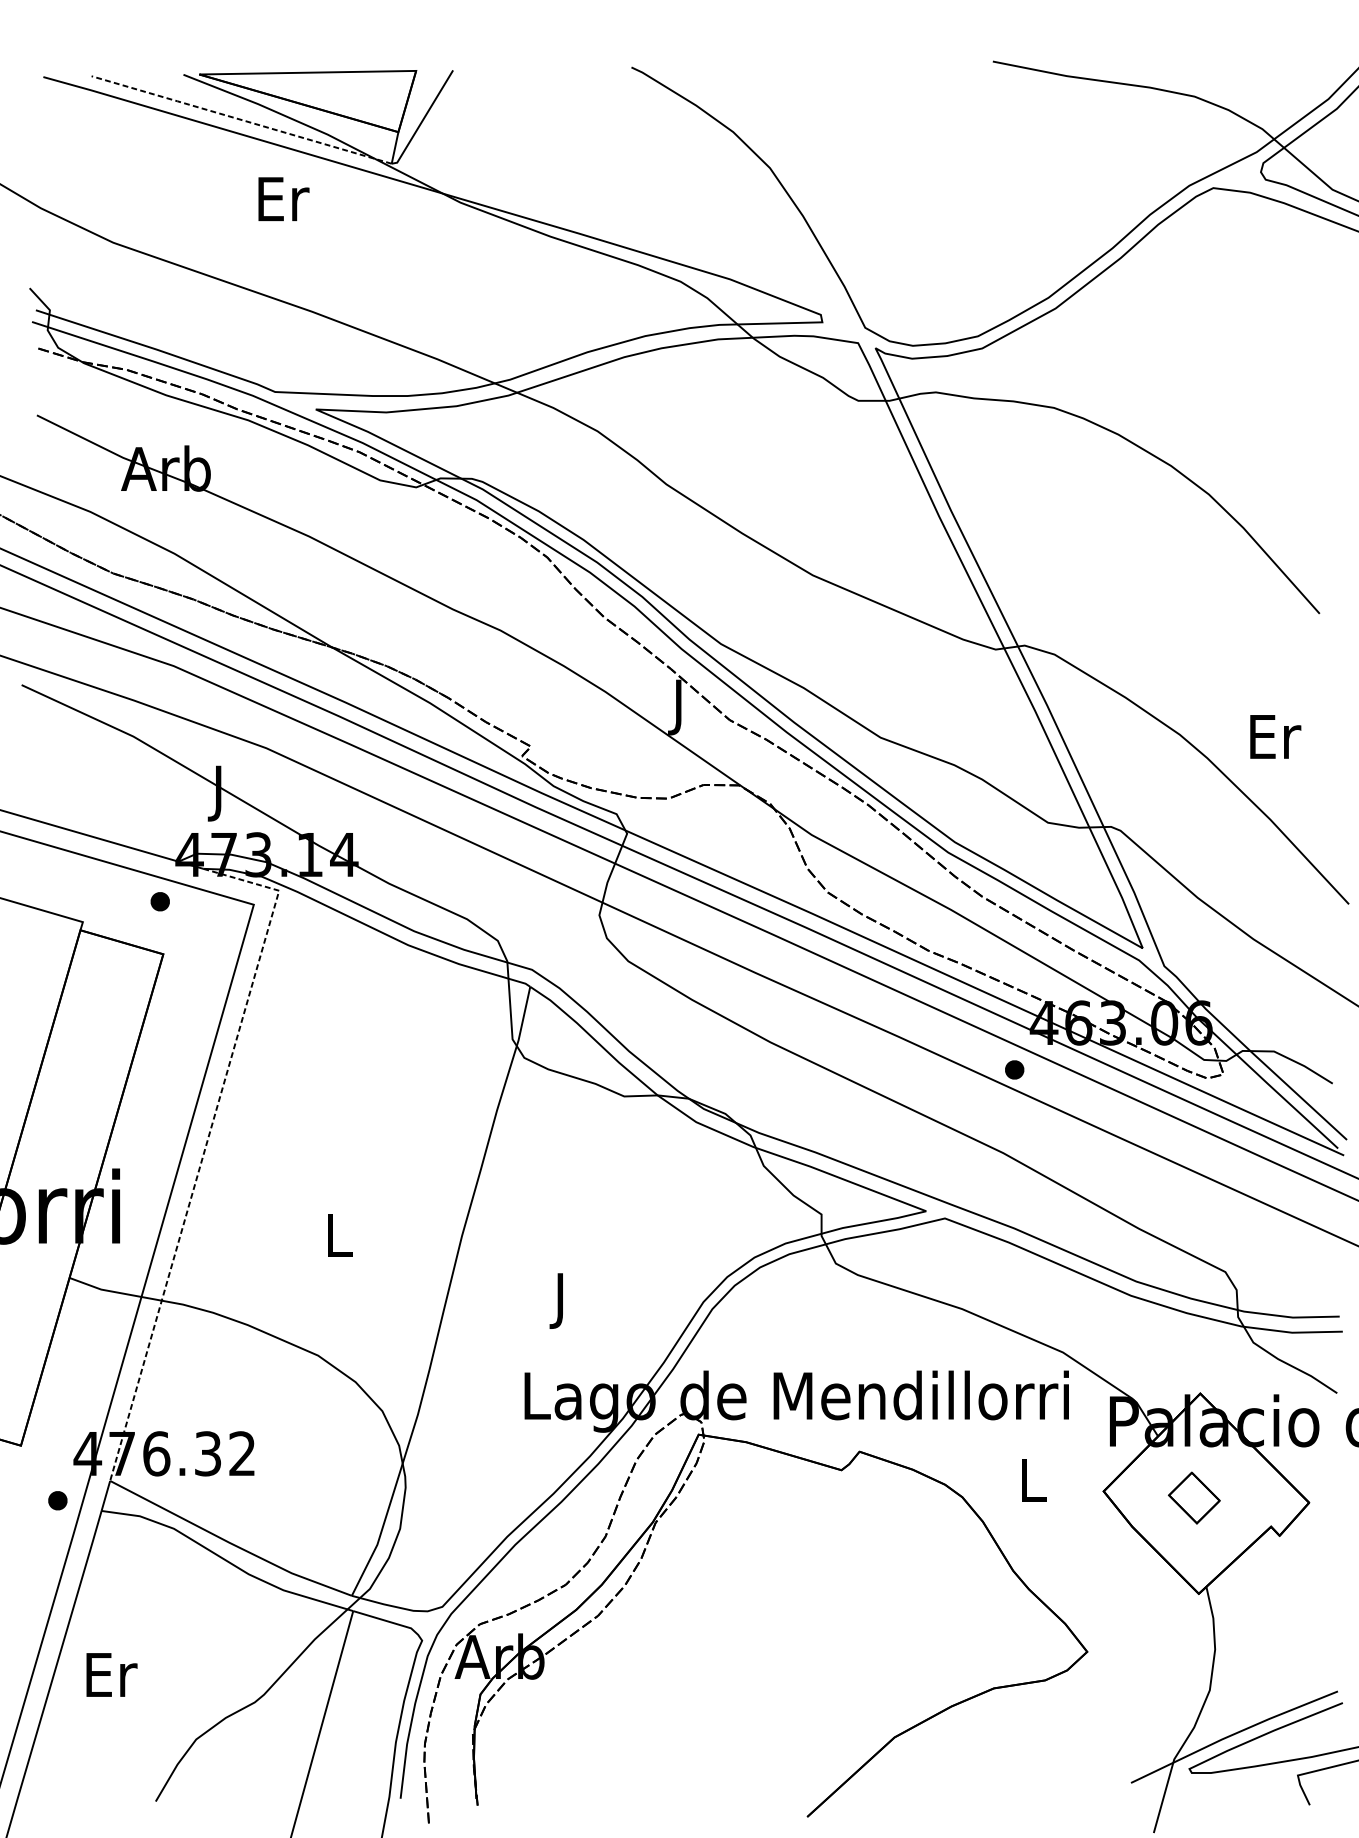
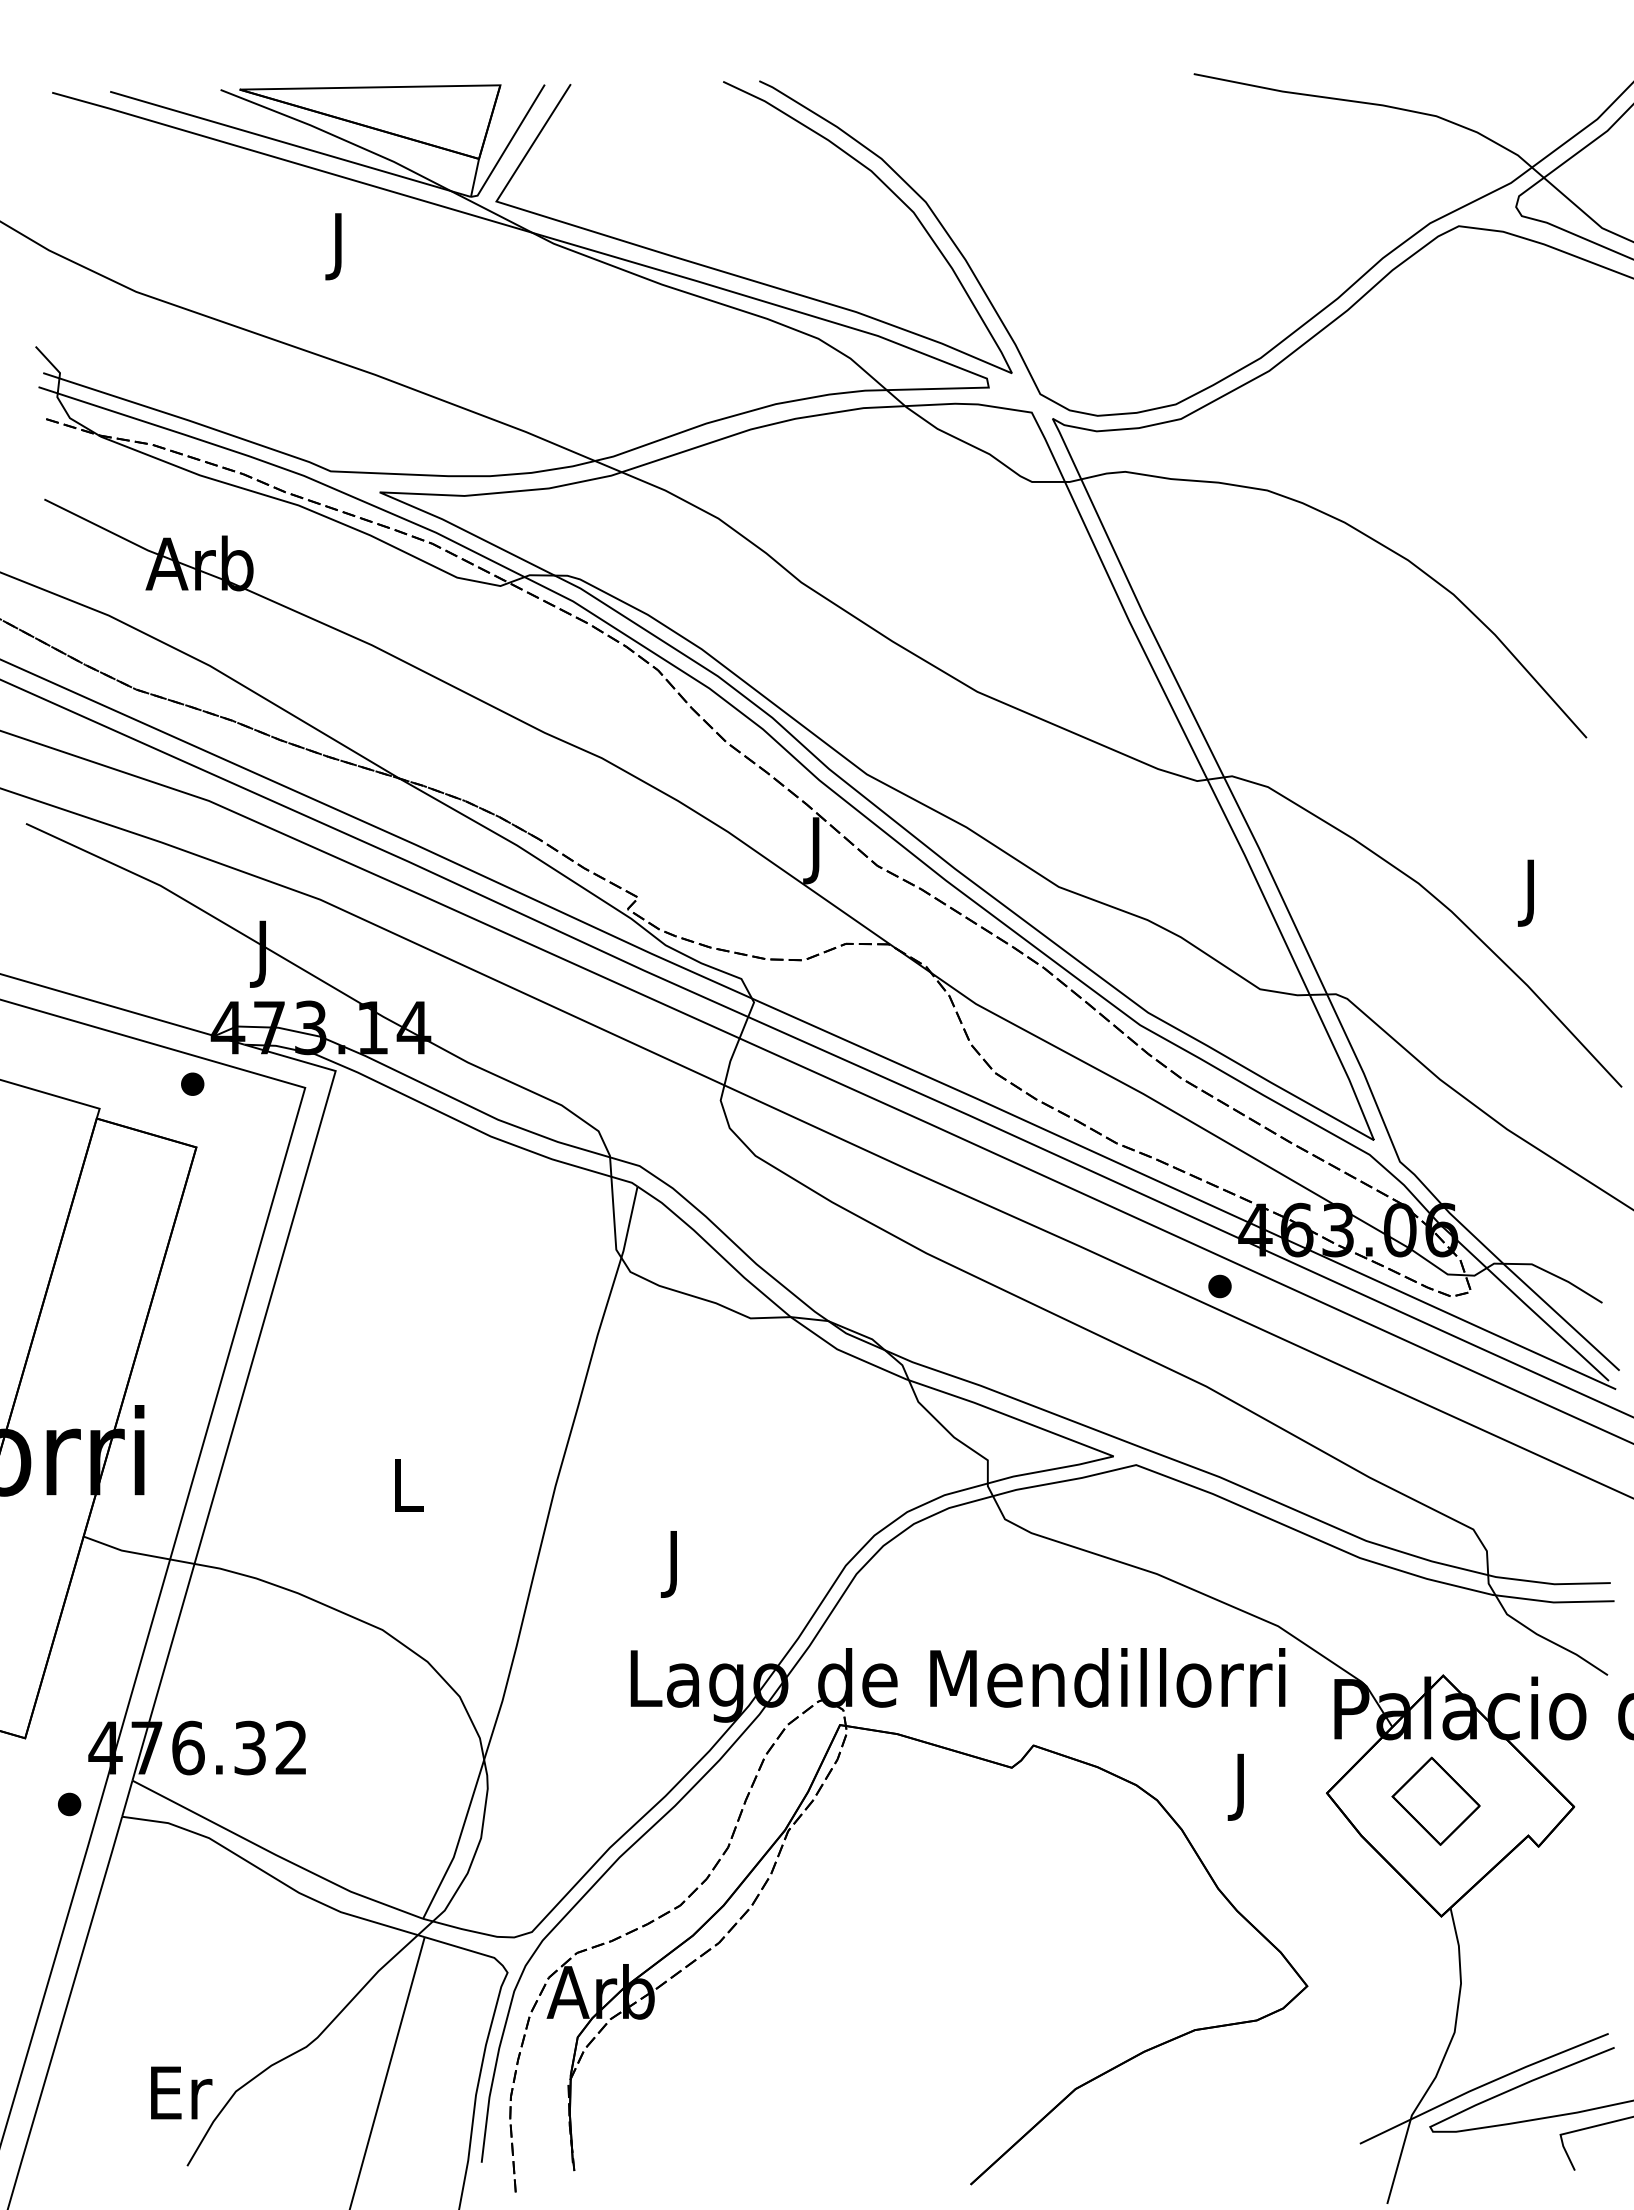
line: (240, 120) -> (289, 144), dashed -> solid
text: (284, 204) -> (341, 246), Er -> J
curve: (612, 228) -> (736, 274), added
text: (1275, 742) -> (1533, 892), Er -> J
line: (205, 1147) -> (247, 1379), dashed -> solid
text: (1033, 1485) -> (1242, 1786), L -> J
part: (1193, 1497) -> (1435, 1800), size x1.43
text: (111, 1674) -> (181, 2092), moved

